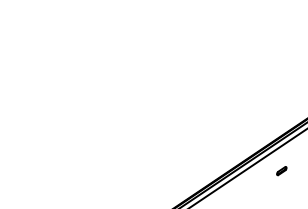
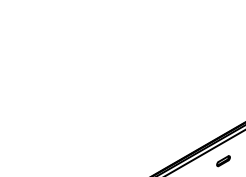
part: (281, 171) -> (223, 161), size x1.67

